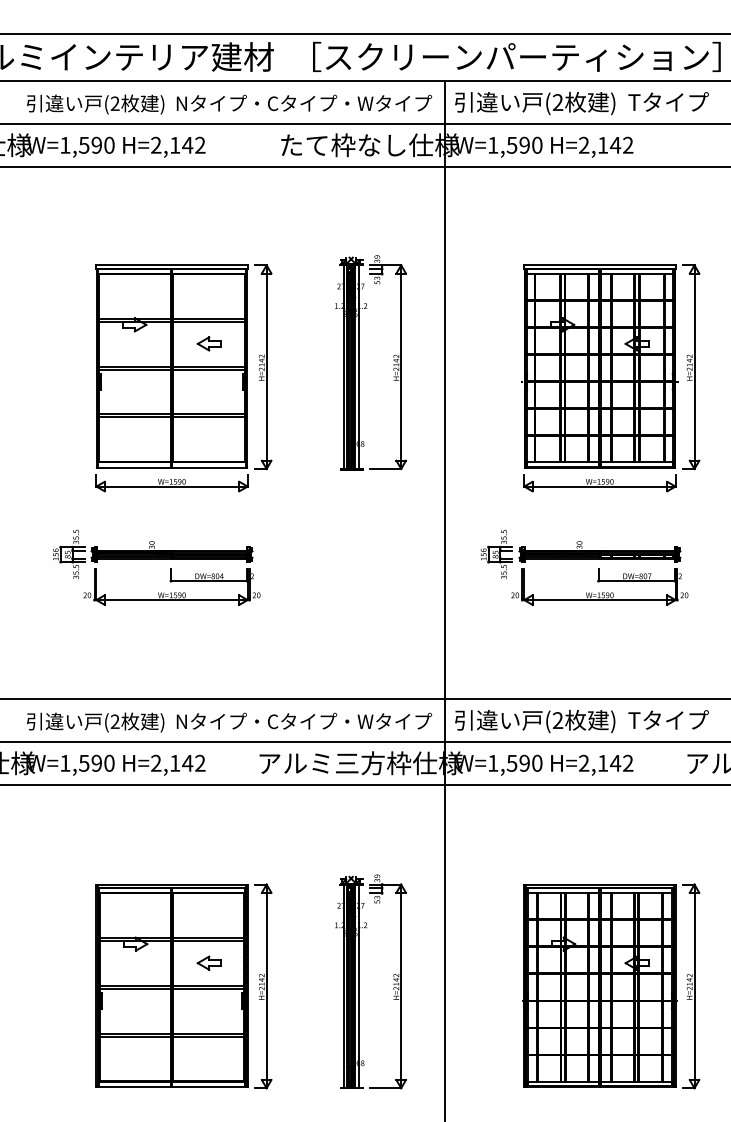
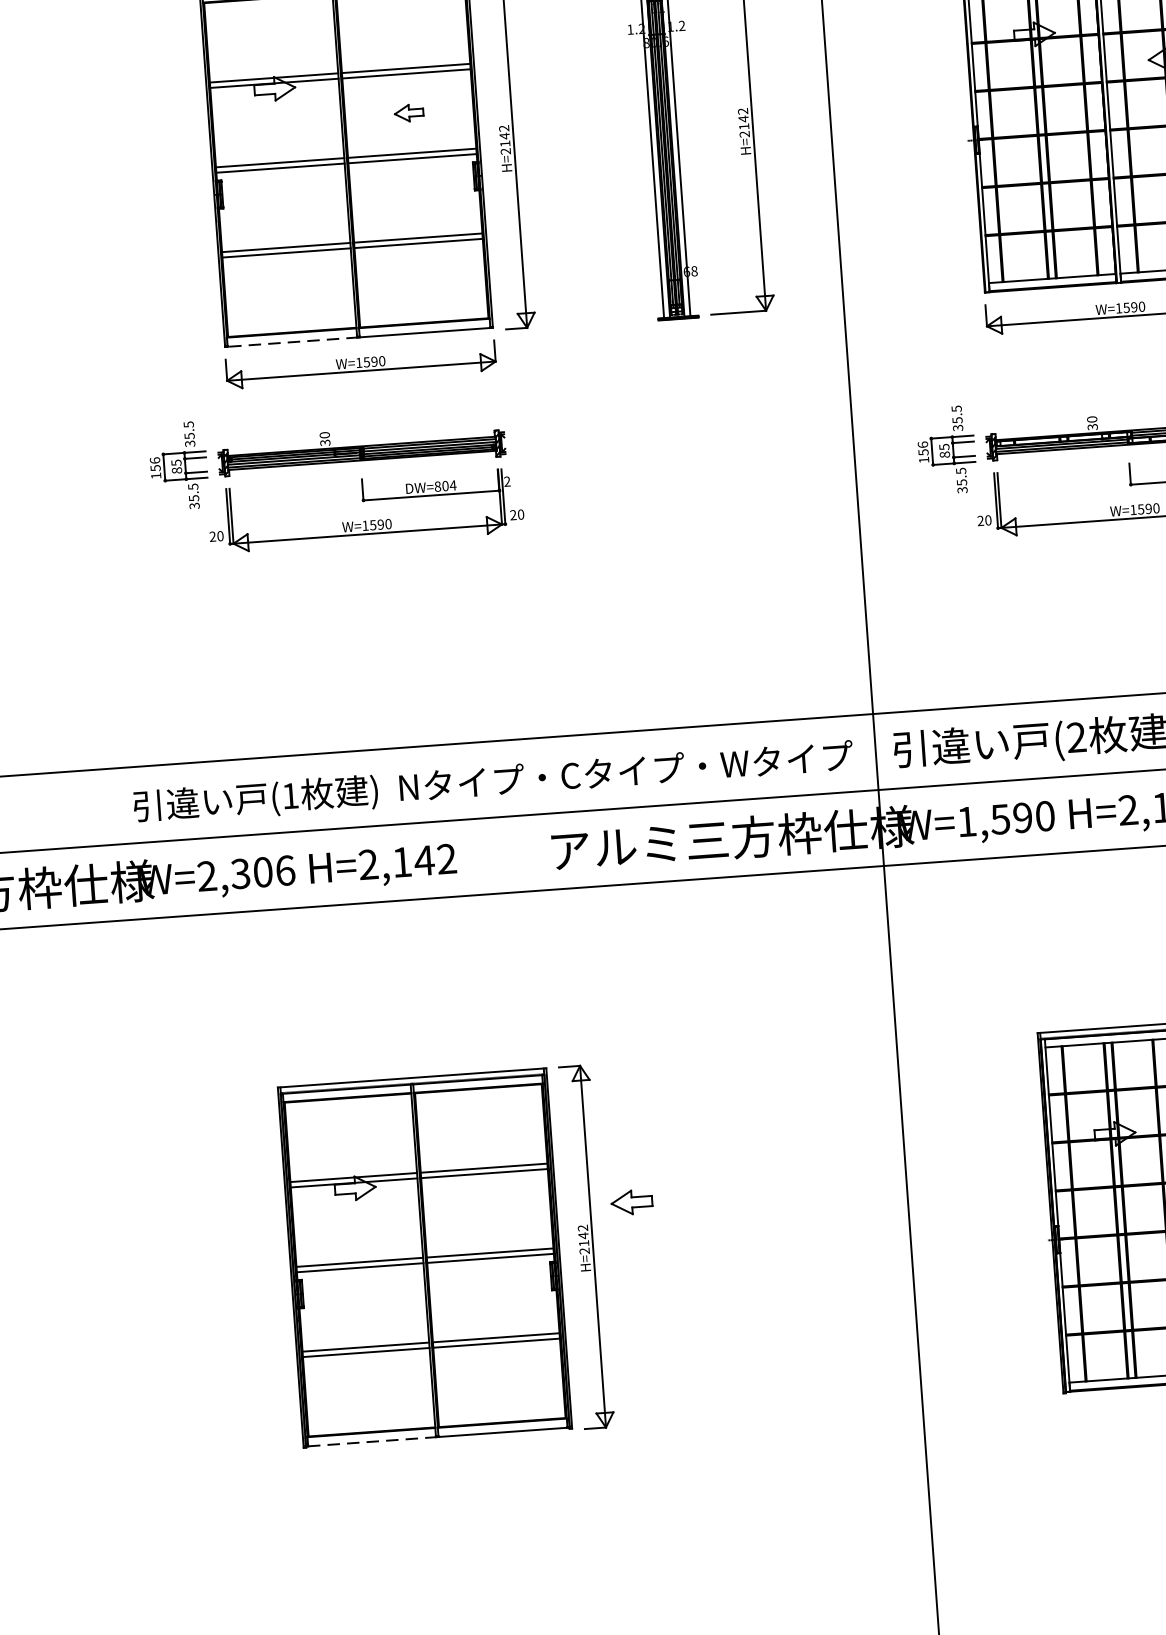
part: (208, 343) -> (407, 112), size x0.7
line: (134, 467) -> (292, 342), solid -> dashed
part: (156, 559) -> (334, 463), moved
text: (114, 721) -> (289, 795), (2 -> (1
text: (87, 762) -> (246, 871), W=1,590 -> W=2,306
part: (208, 962) -> (630, 1201), moved
part: (359, 981) -> (757, 1226), removed
line: (134, 1086) -> (371, 1441), solid -> dashed

